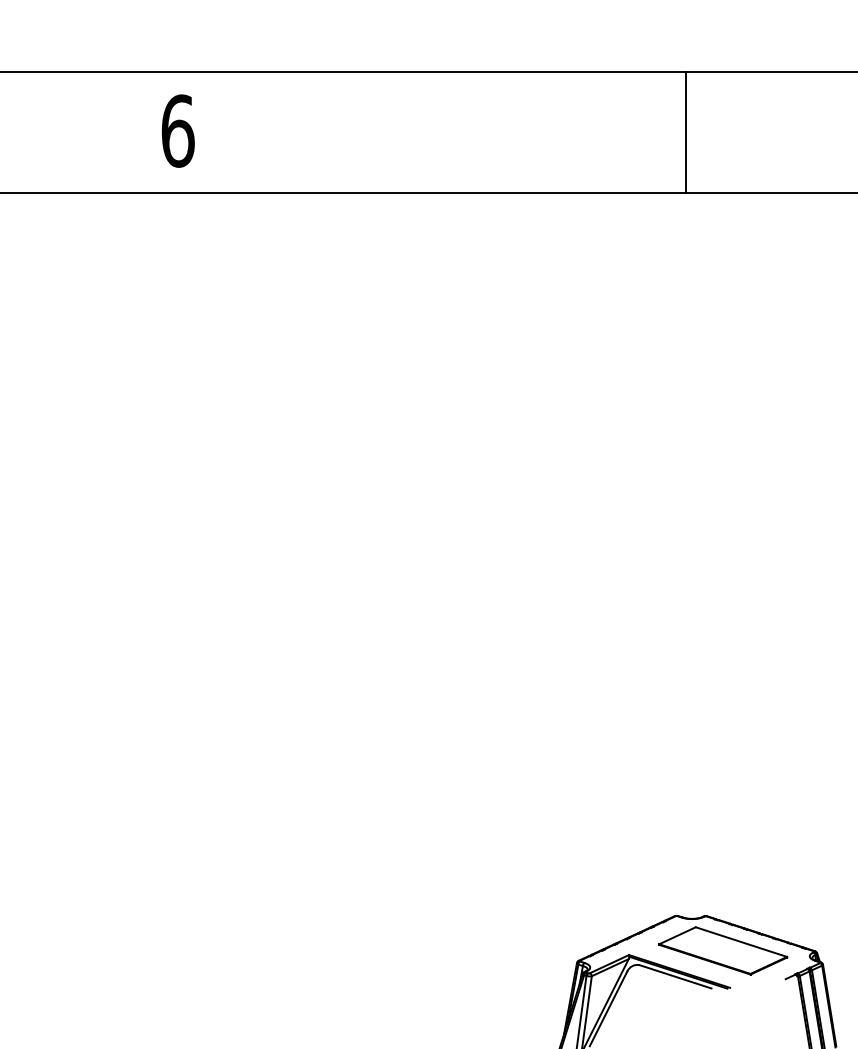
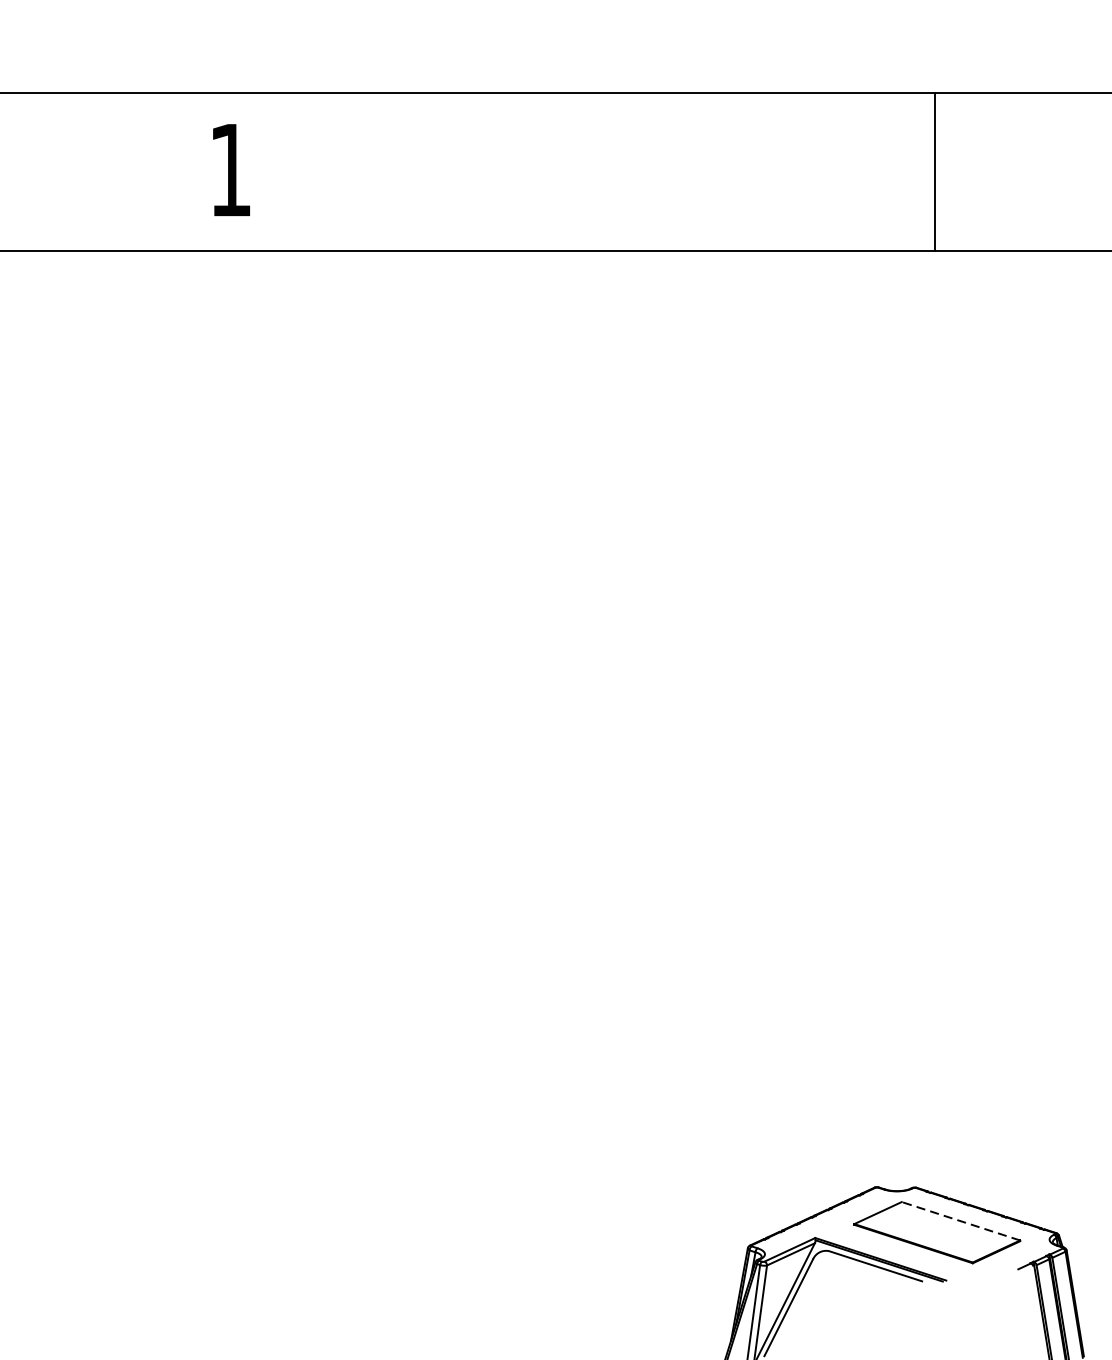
text: (177, 130) -> (230, 169), 6 -> 1
line: (685, 132) -> (935, 171), moved
line: (740, 941) -> (959, 1220), solid -> dashed

